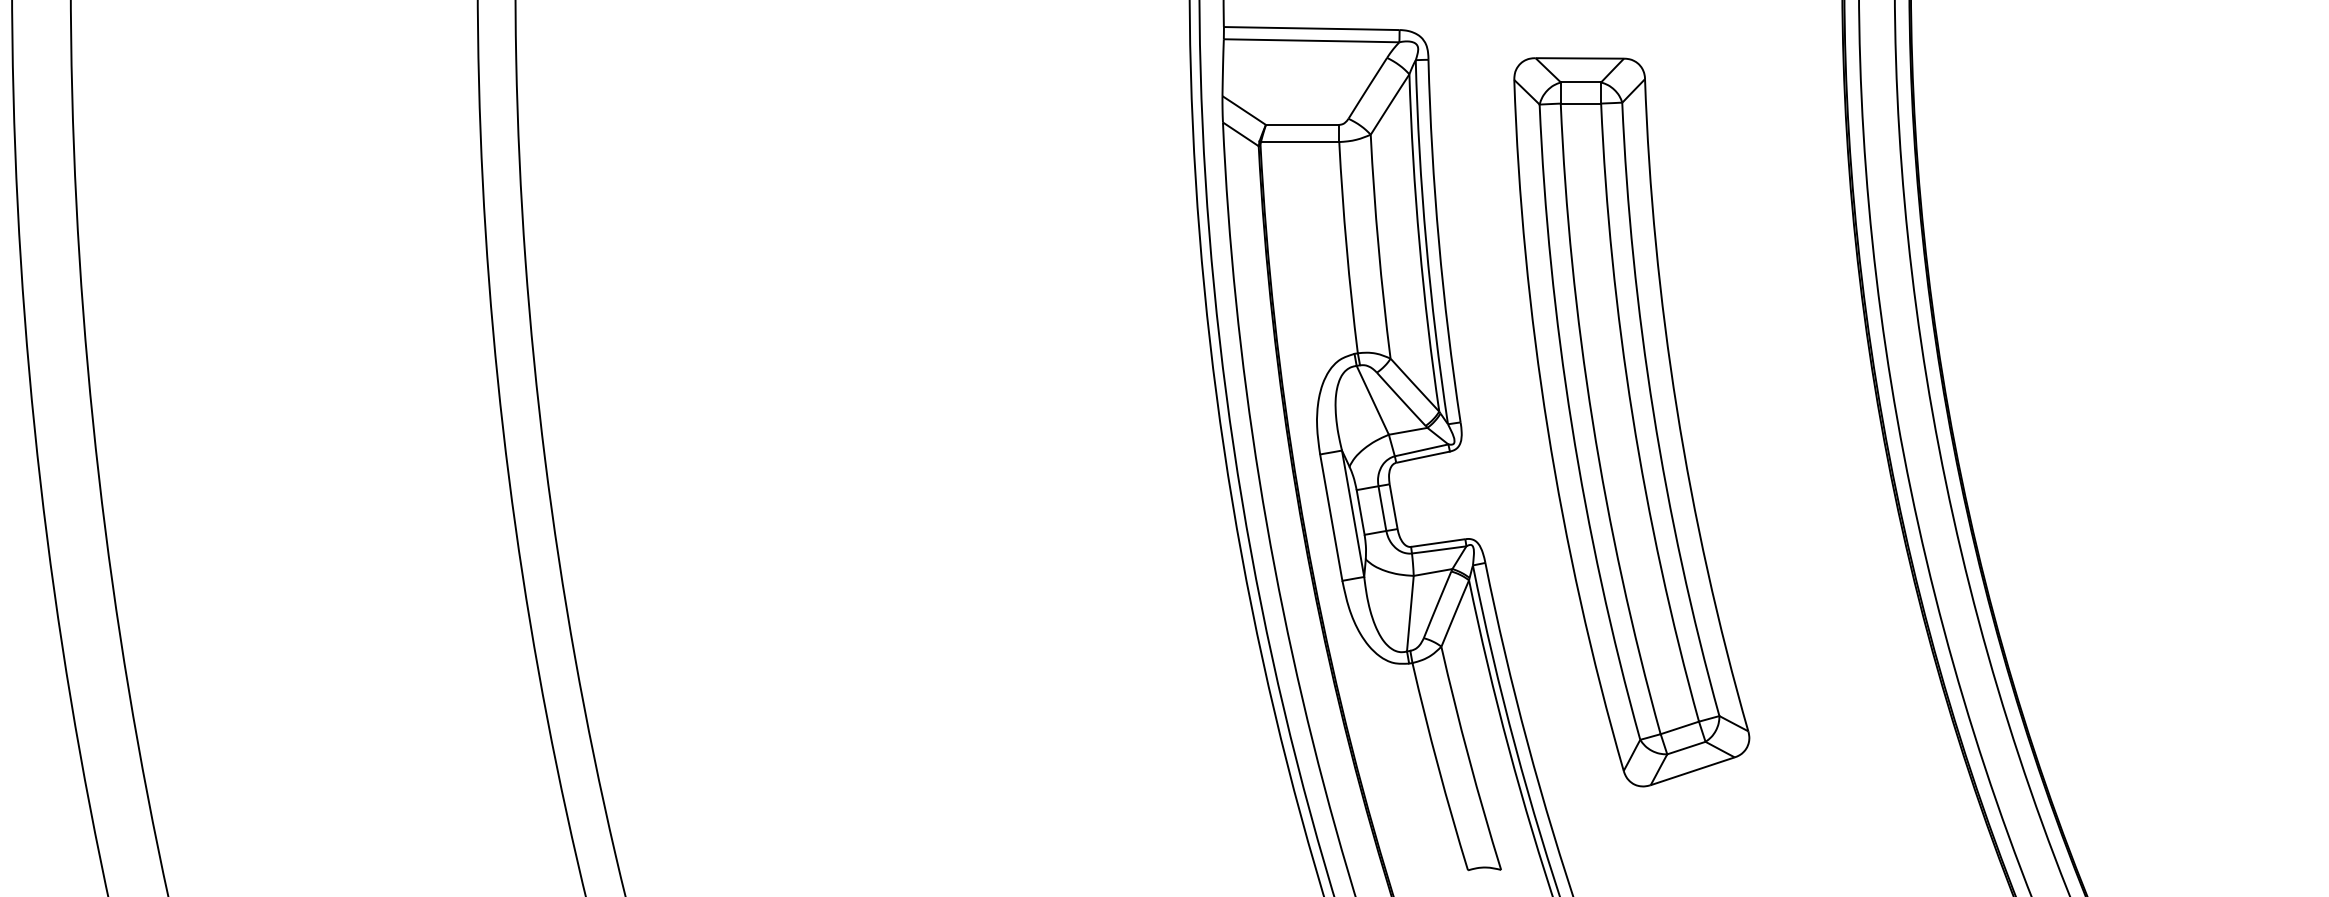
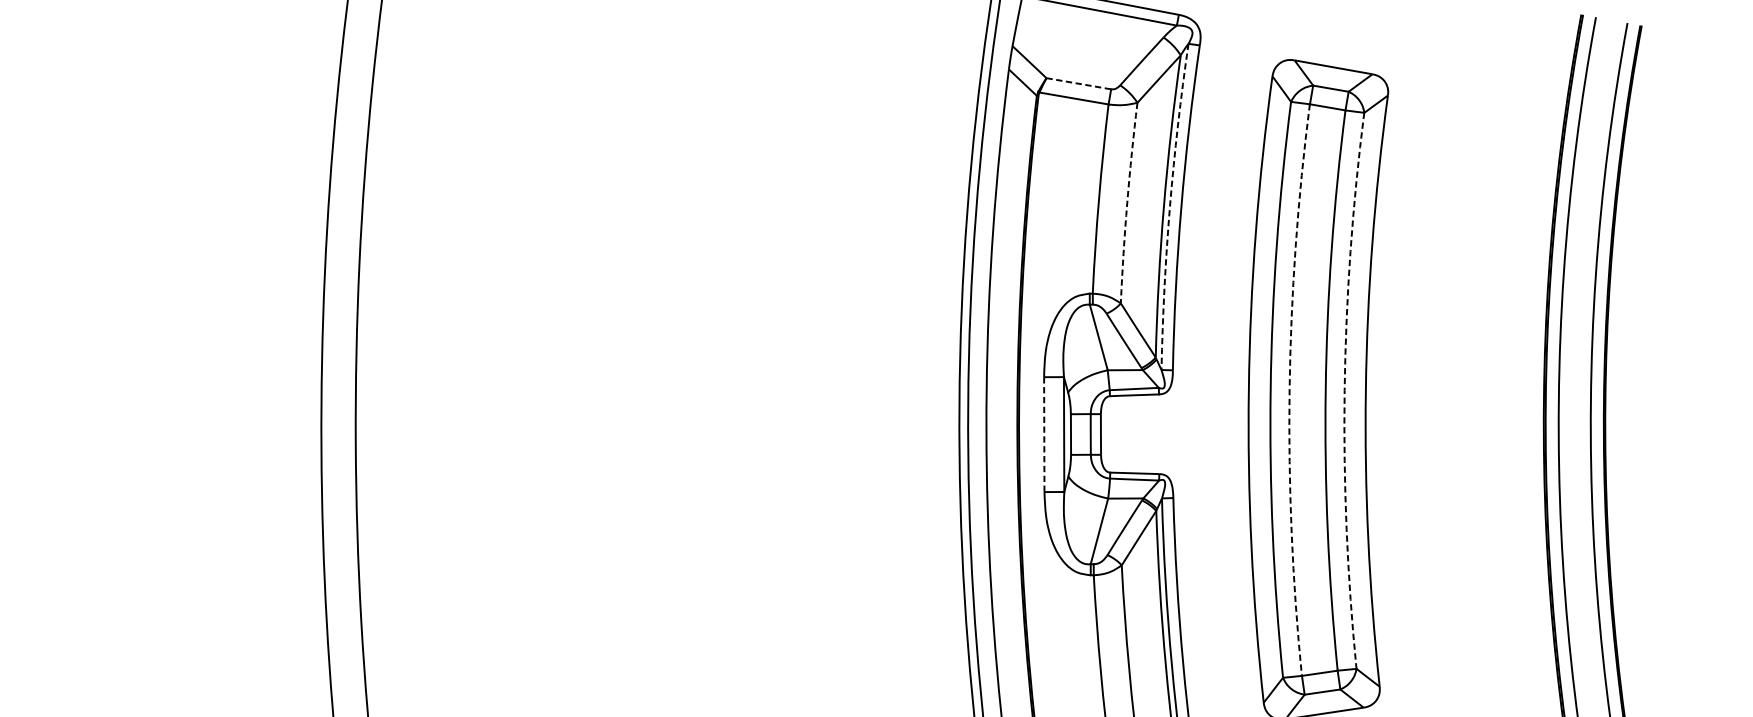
line: (1302, 124) -> (1078, 83), solid -> dashed
arc: (1426, 242) -> (1170, 206), solid -> dashed
arc: (1378, 246) -> (1127, 202), solid -> dashed
arc: (1653, 412) -> (1344, 390), solid -> dashed
arc: (1592, 421) -> (1289, 389), solid -> dashed
line: (1331, 518) -> (1044, 435), solid -> dashed

